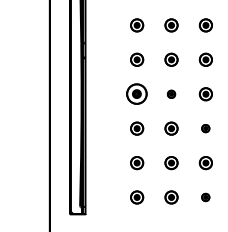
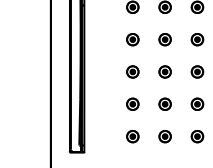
part: (137, 94) -> (133, 39), size x0.62
part: (171, 94) -> (165, 39), size x1.67
part: (205, 128) -> (197, 71), size x1.67
part: (205, 197) -> (197, 136), size x1.67

